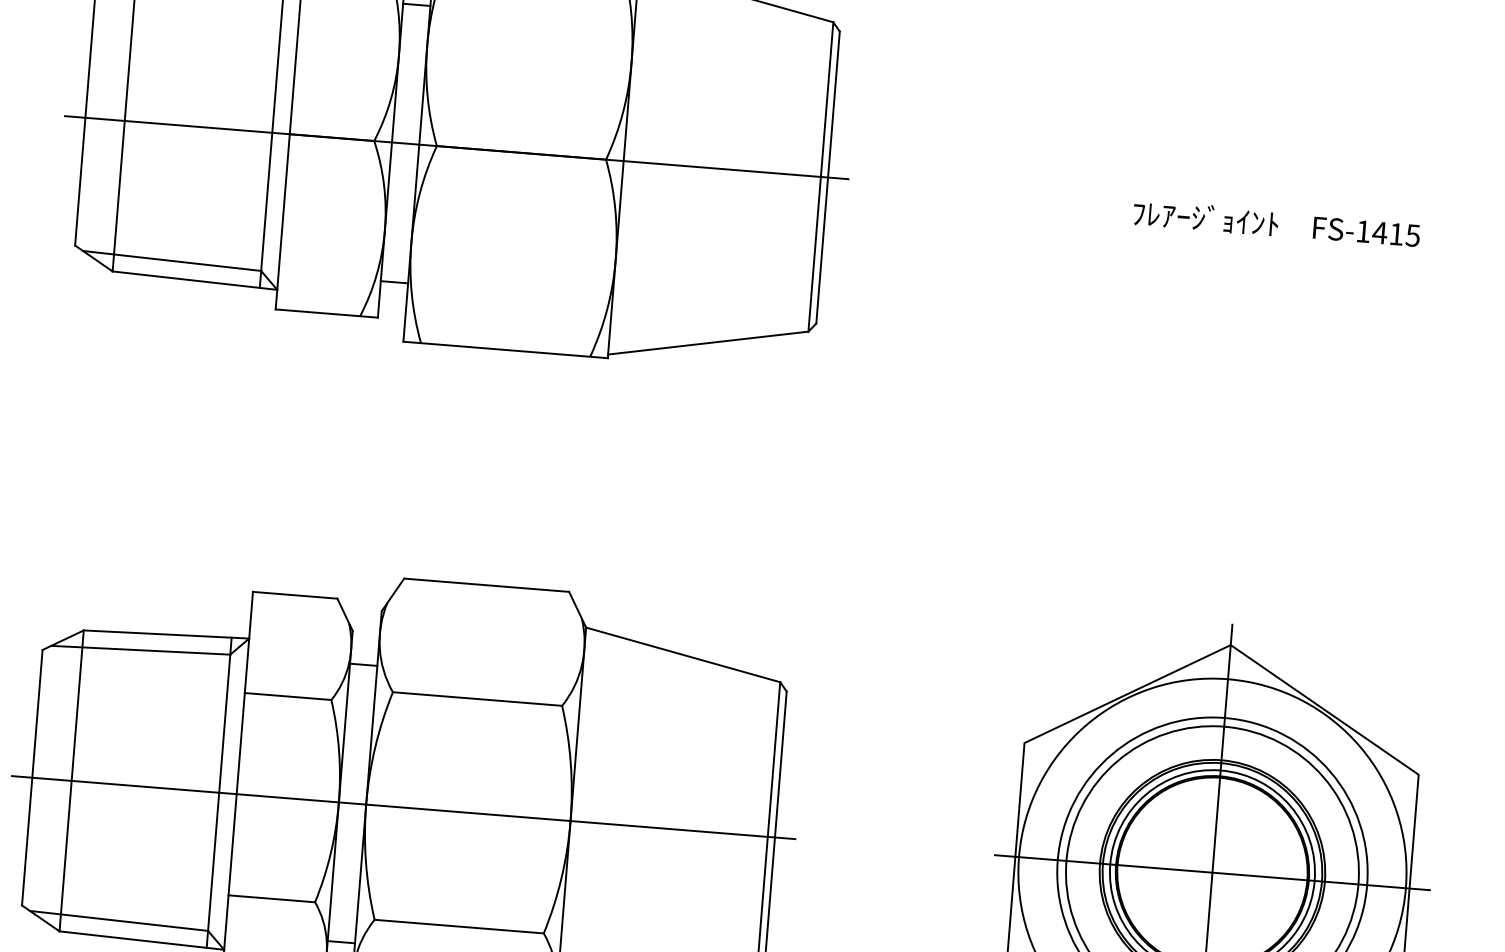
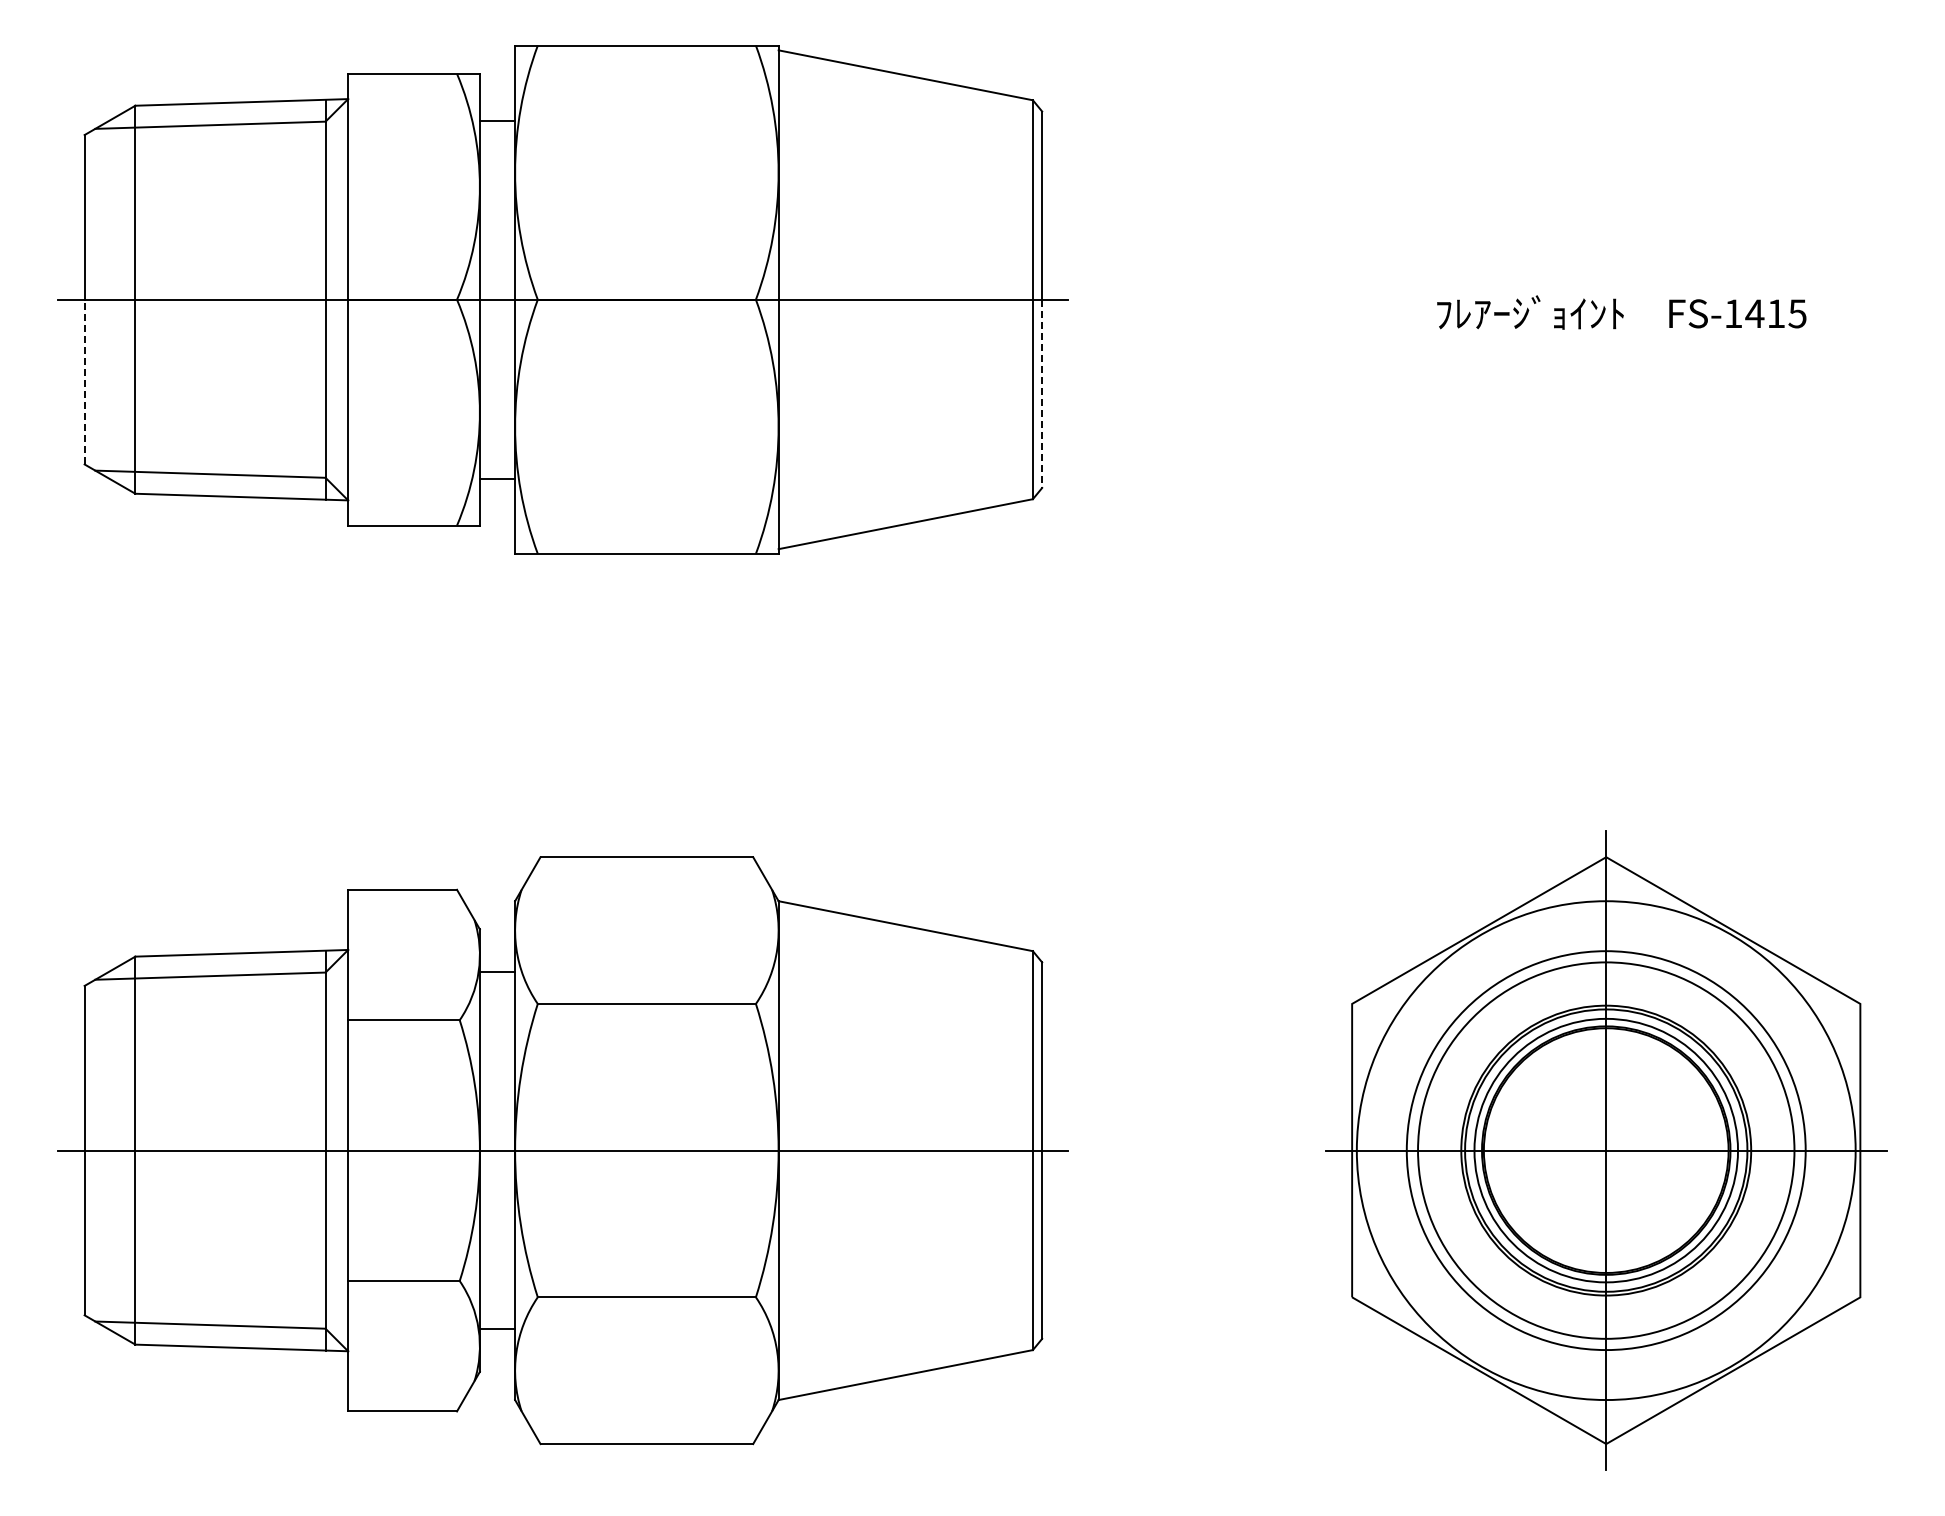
line: (80, 181) -> (84, 381), solid -> dashed
line: (822, 251) -> (1042, 394), solid -> dashed

